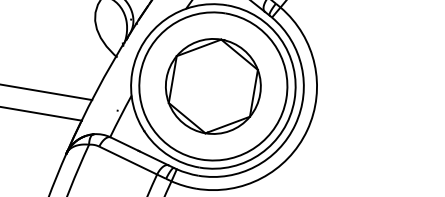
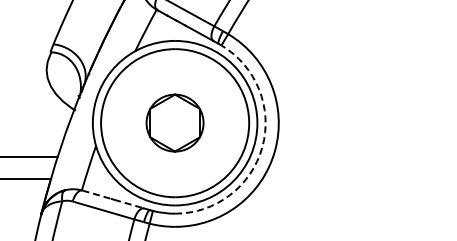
part: (212, 85) -> (174, 122), size x0.6
arc: (295, 124) -> (262, 147), solid -> dashed
line: (139, 151) -> (113, 199), solid -> dashed

